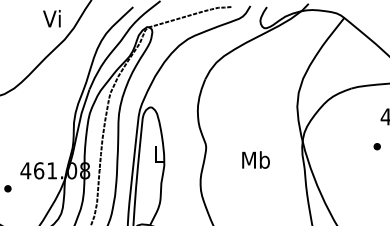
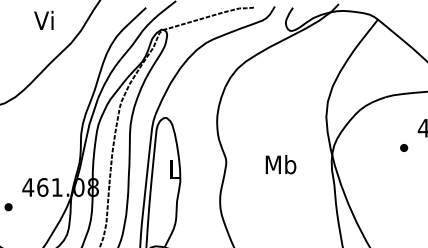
text: (51, 17) -> (43, 19), moved
part: (377, 146) -> (404, 147), moved
text: (255, 159) -> (280, 164), moved

